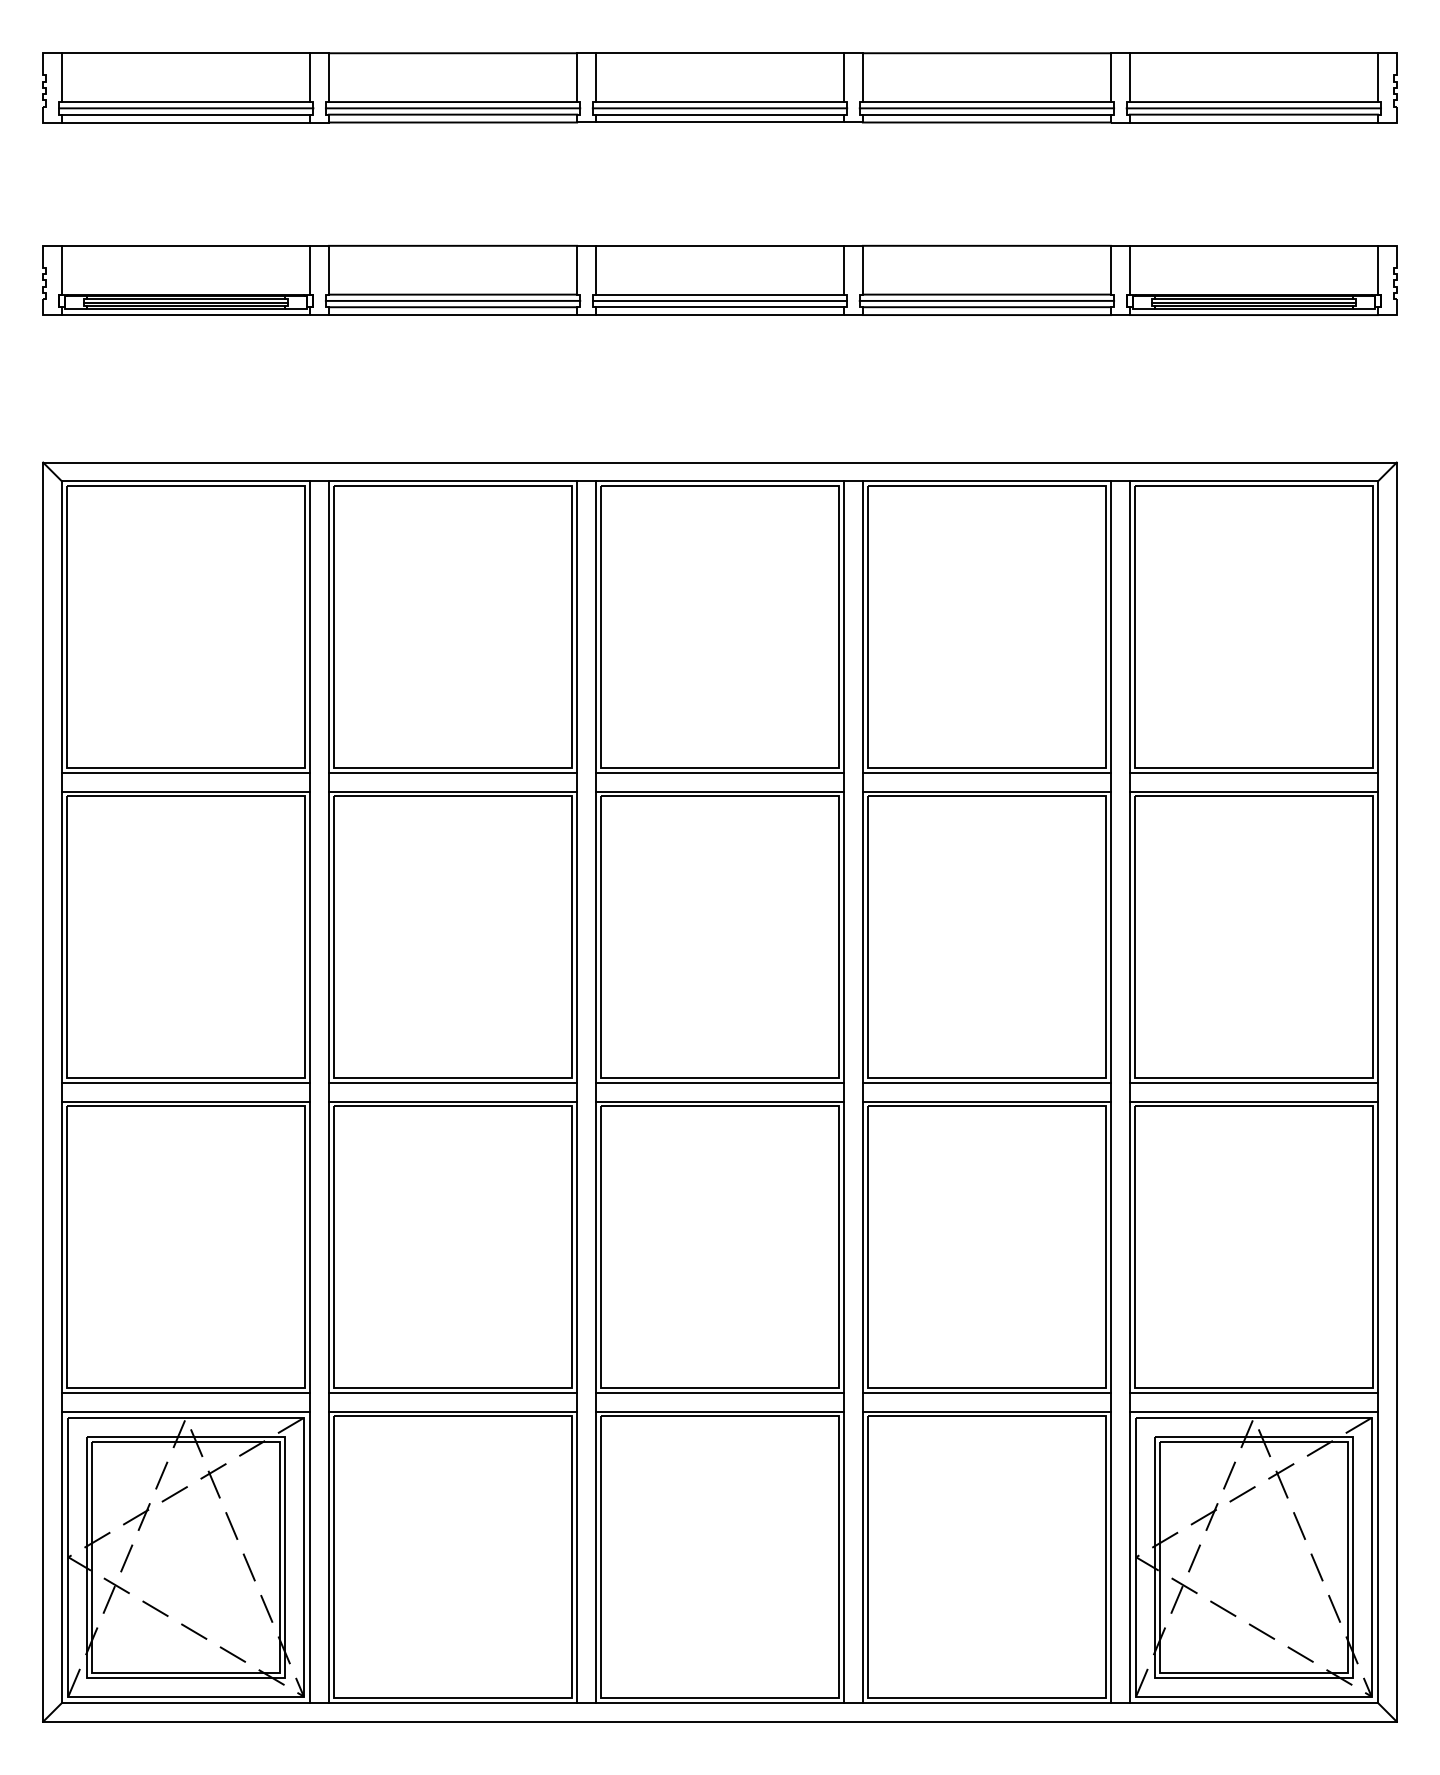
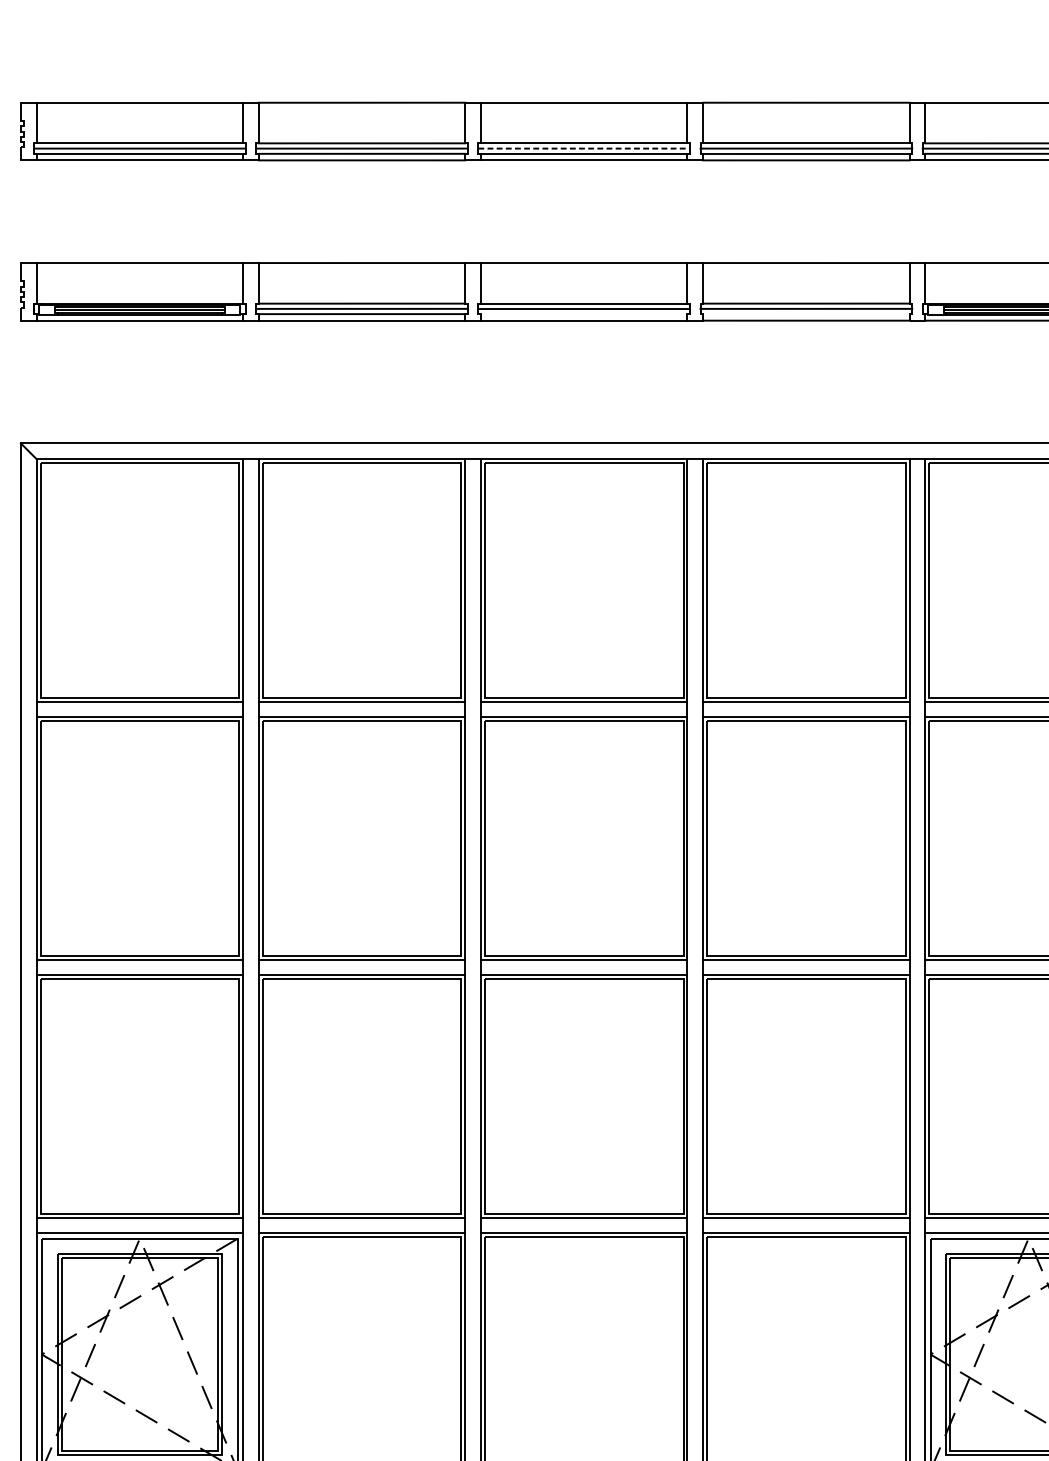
line: (720, 108) -> (584, 148), solid -> dashed
line: (719, 307) -> (583, 314), removed
line: (986, 307) -> (806, 314), removed

